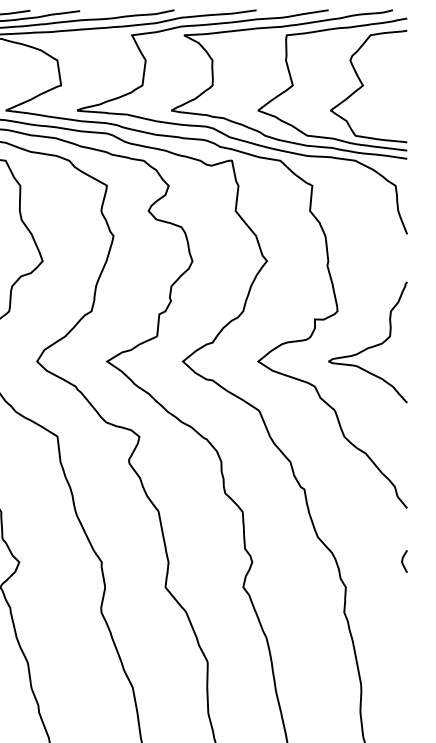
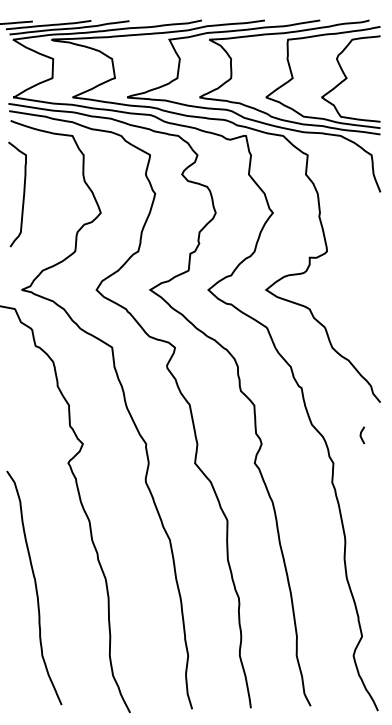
curve: (368, 346) -> (350, 278), removed
line: (403, 561) -> (361, 435), moved

